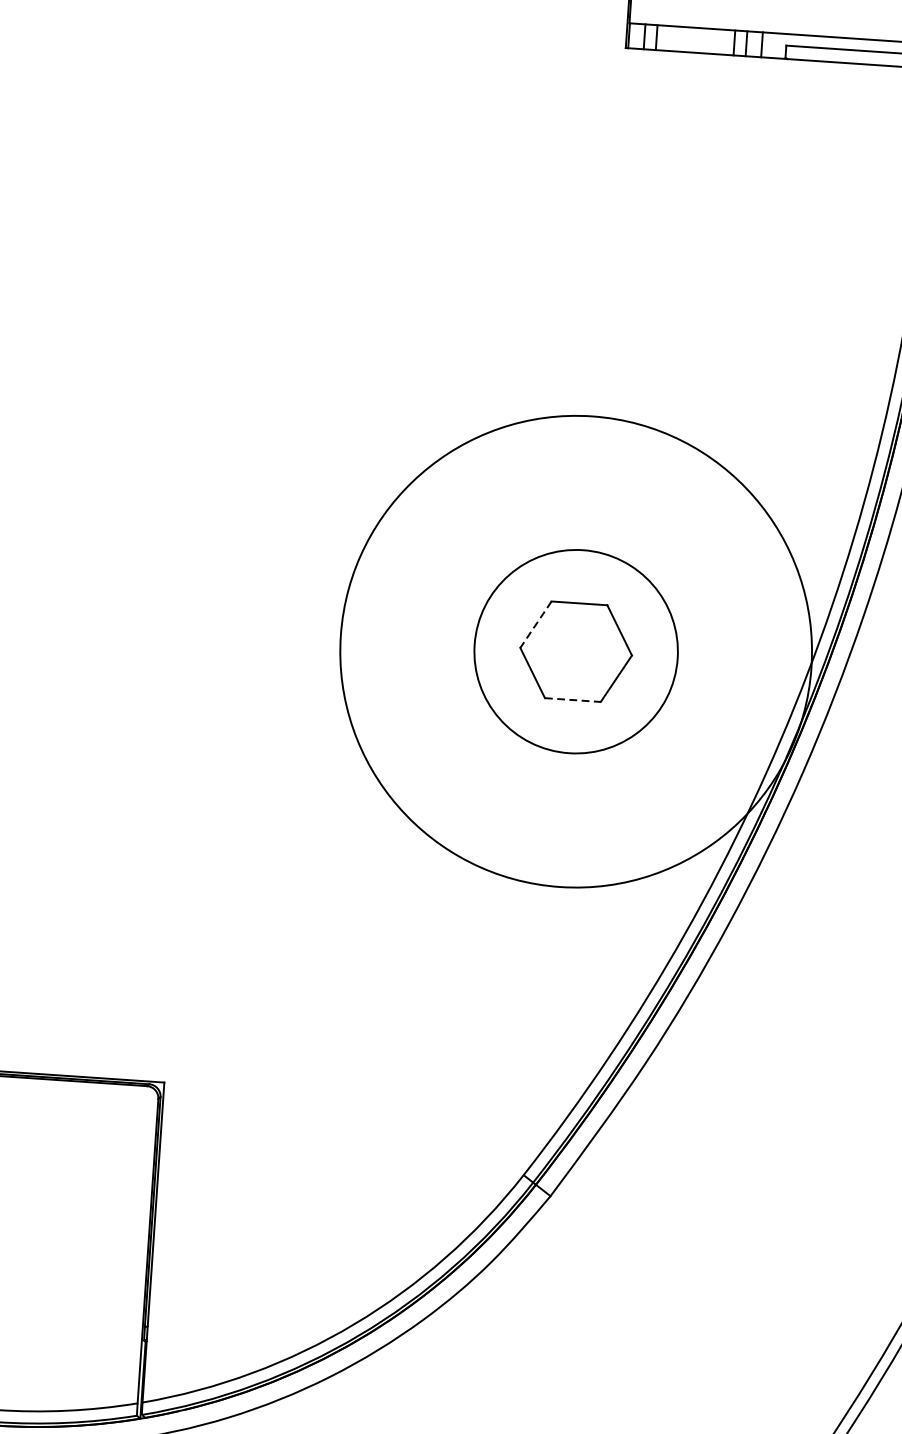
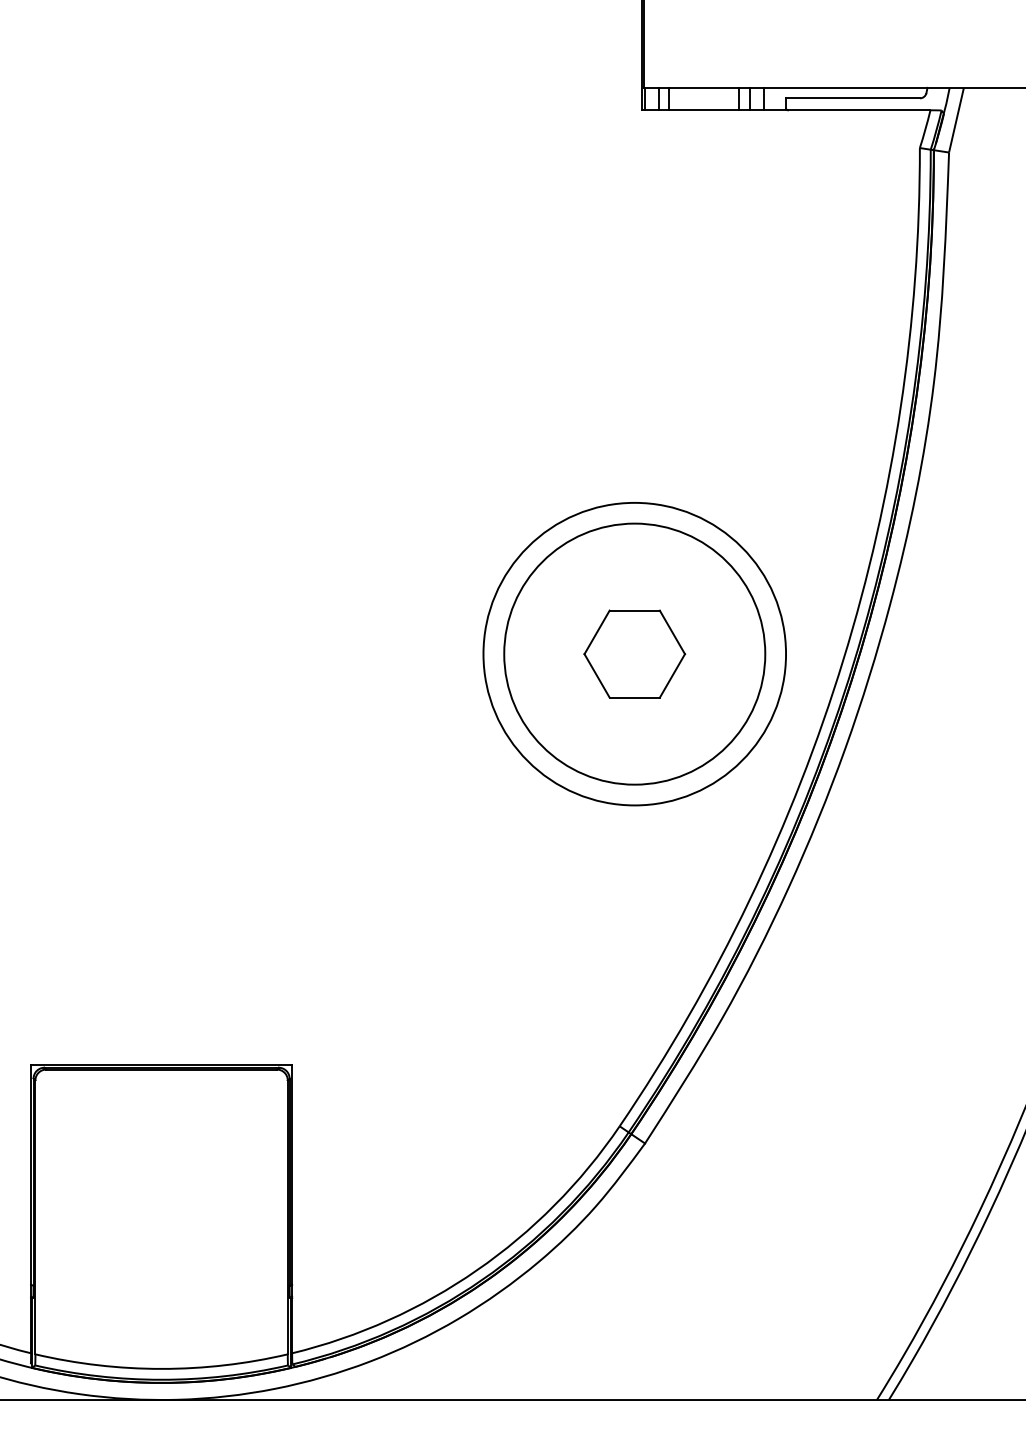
line: (535, 624) -> (596, 632), dashed -> solid
circle: (575, 650) -> (634, 653), size x0.71
circle: (575, 650) -> (634, 653), size x1.43
line: (573, 699) -> (635, 697), dashed -> solid

